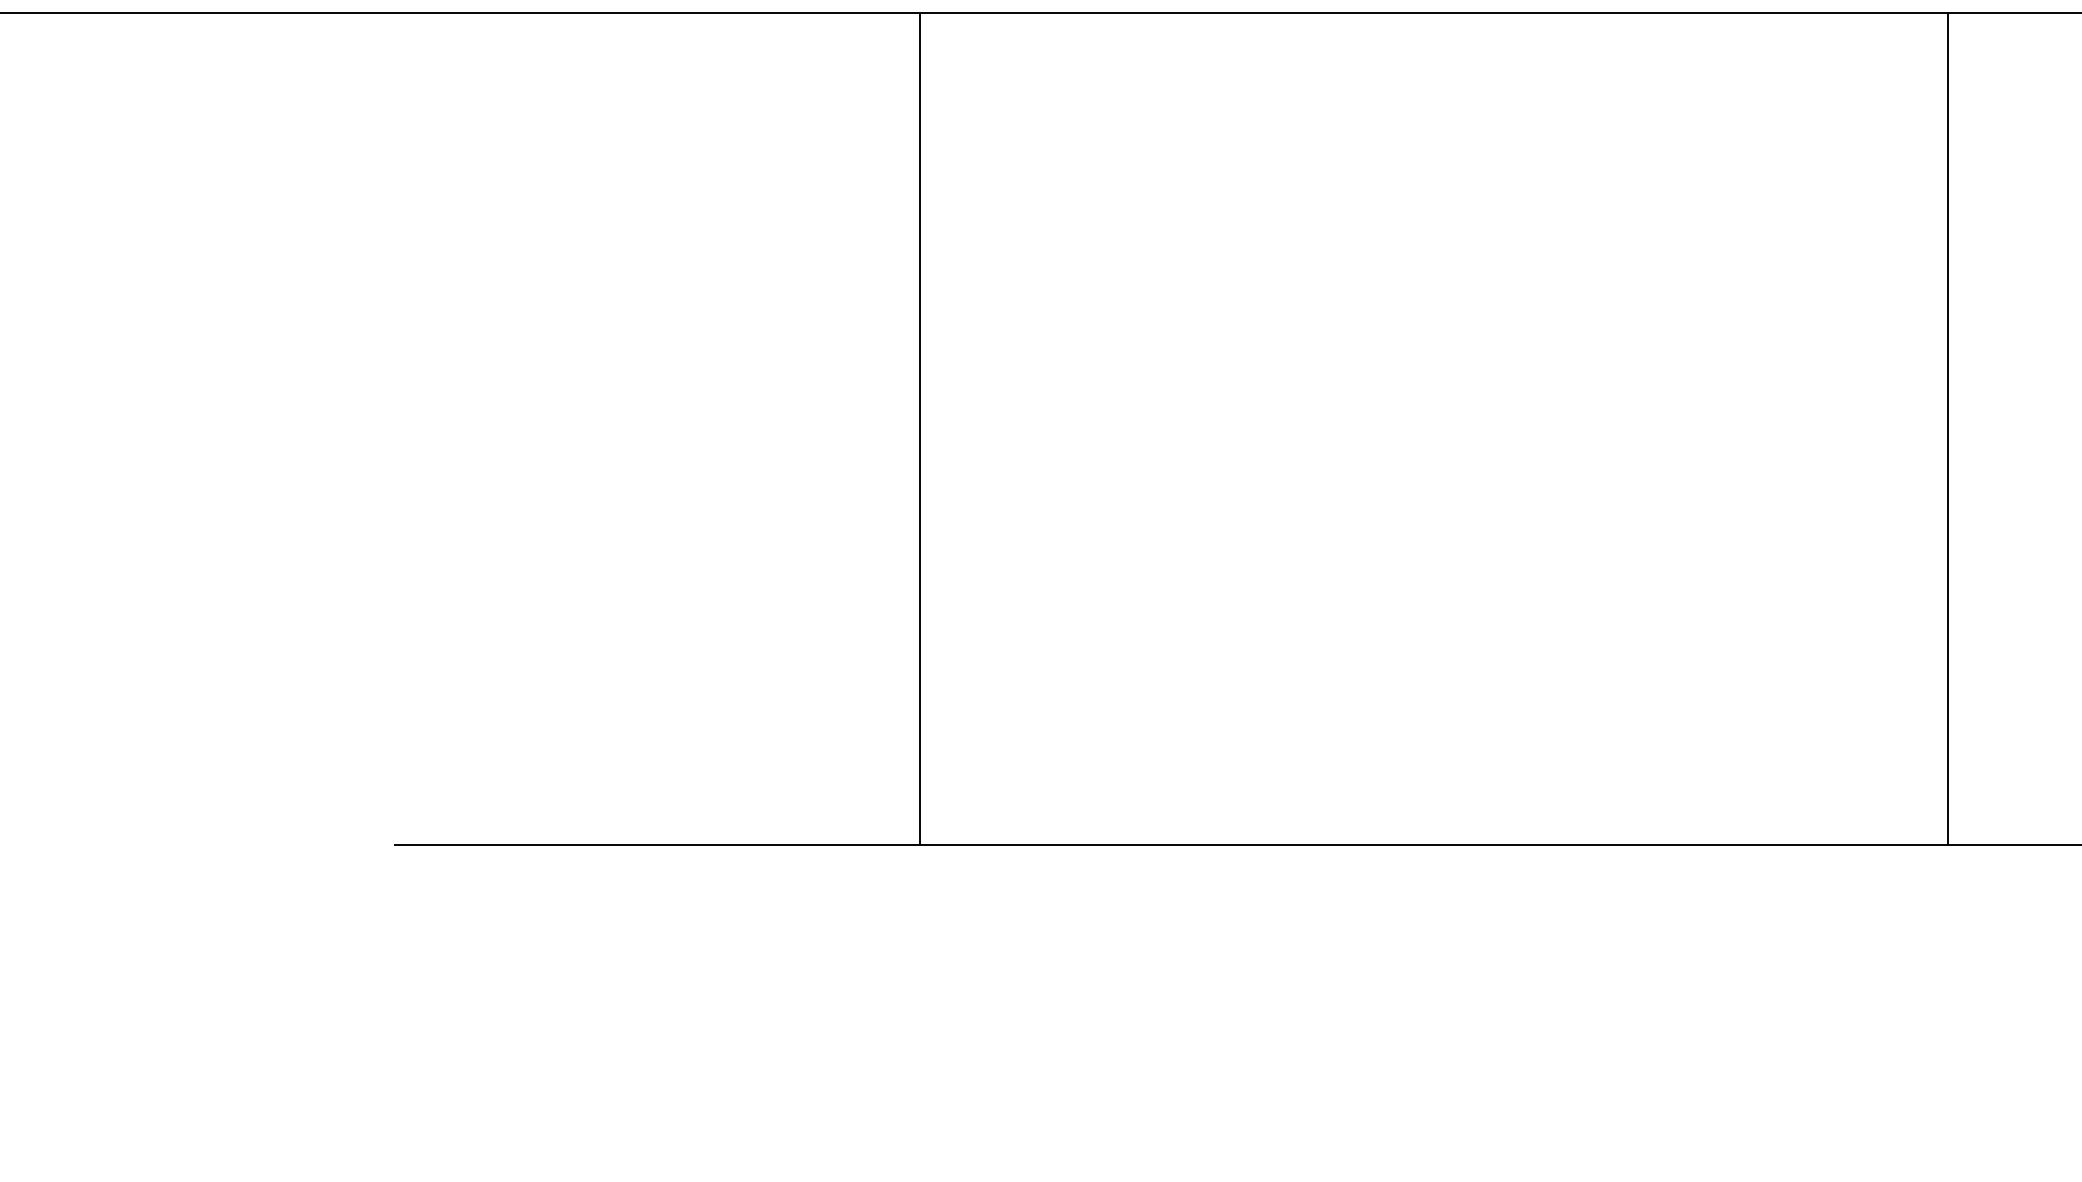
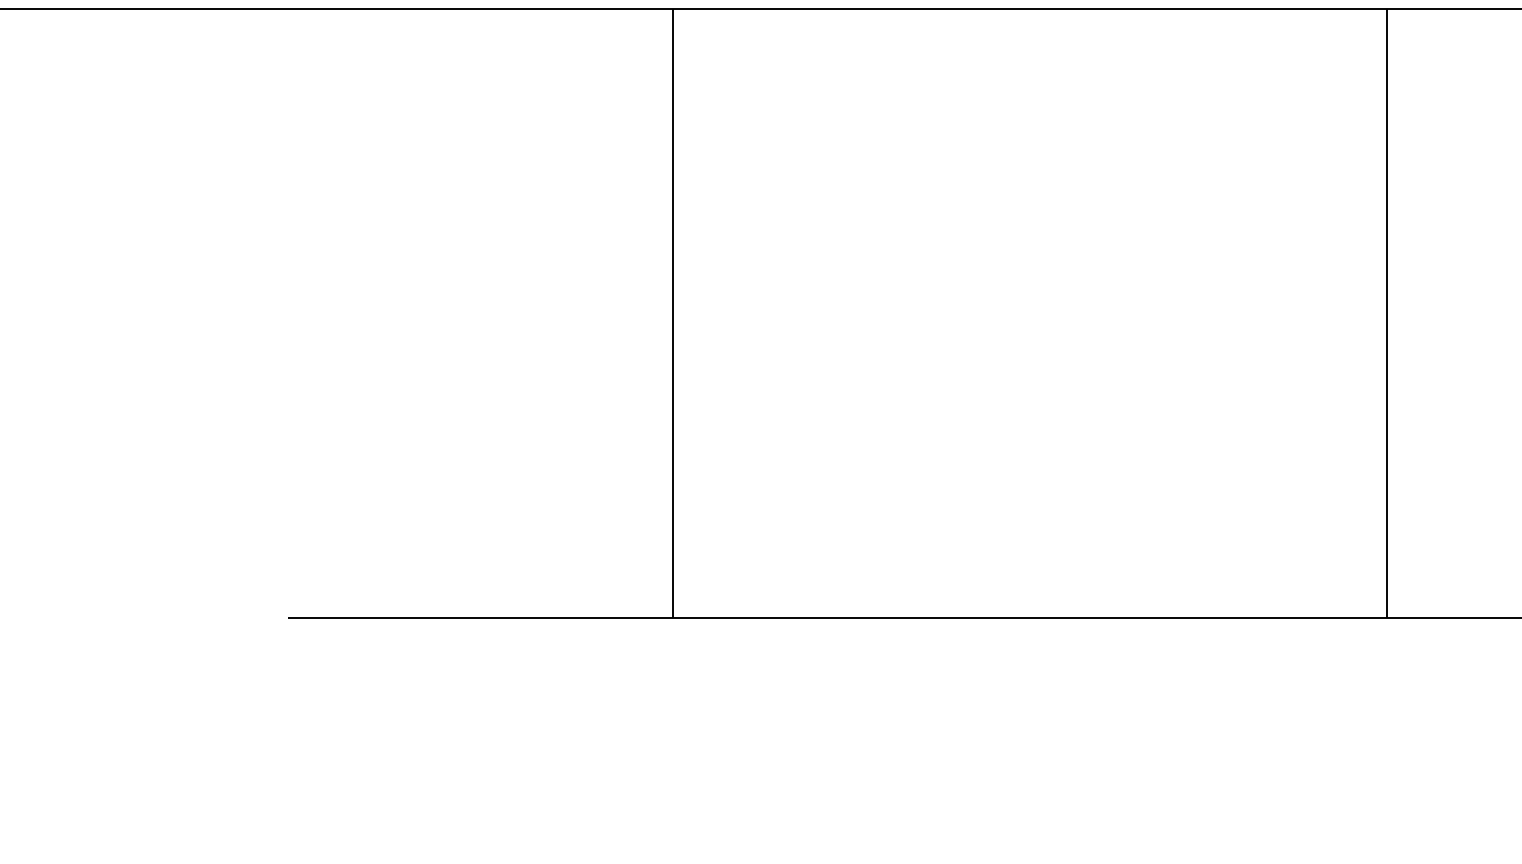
line: (1947, 428) -> (1387, 313), moved

